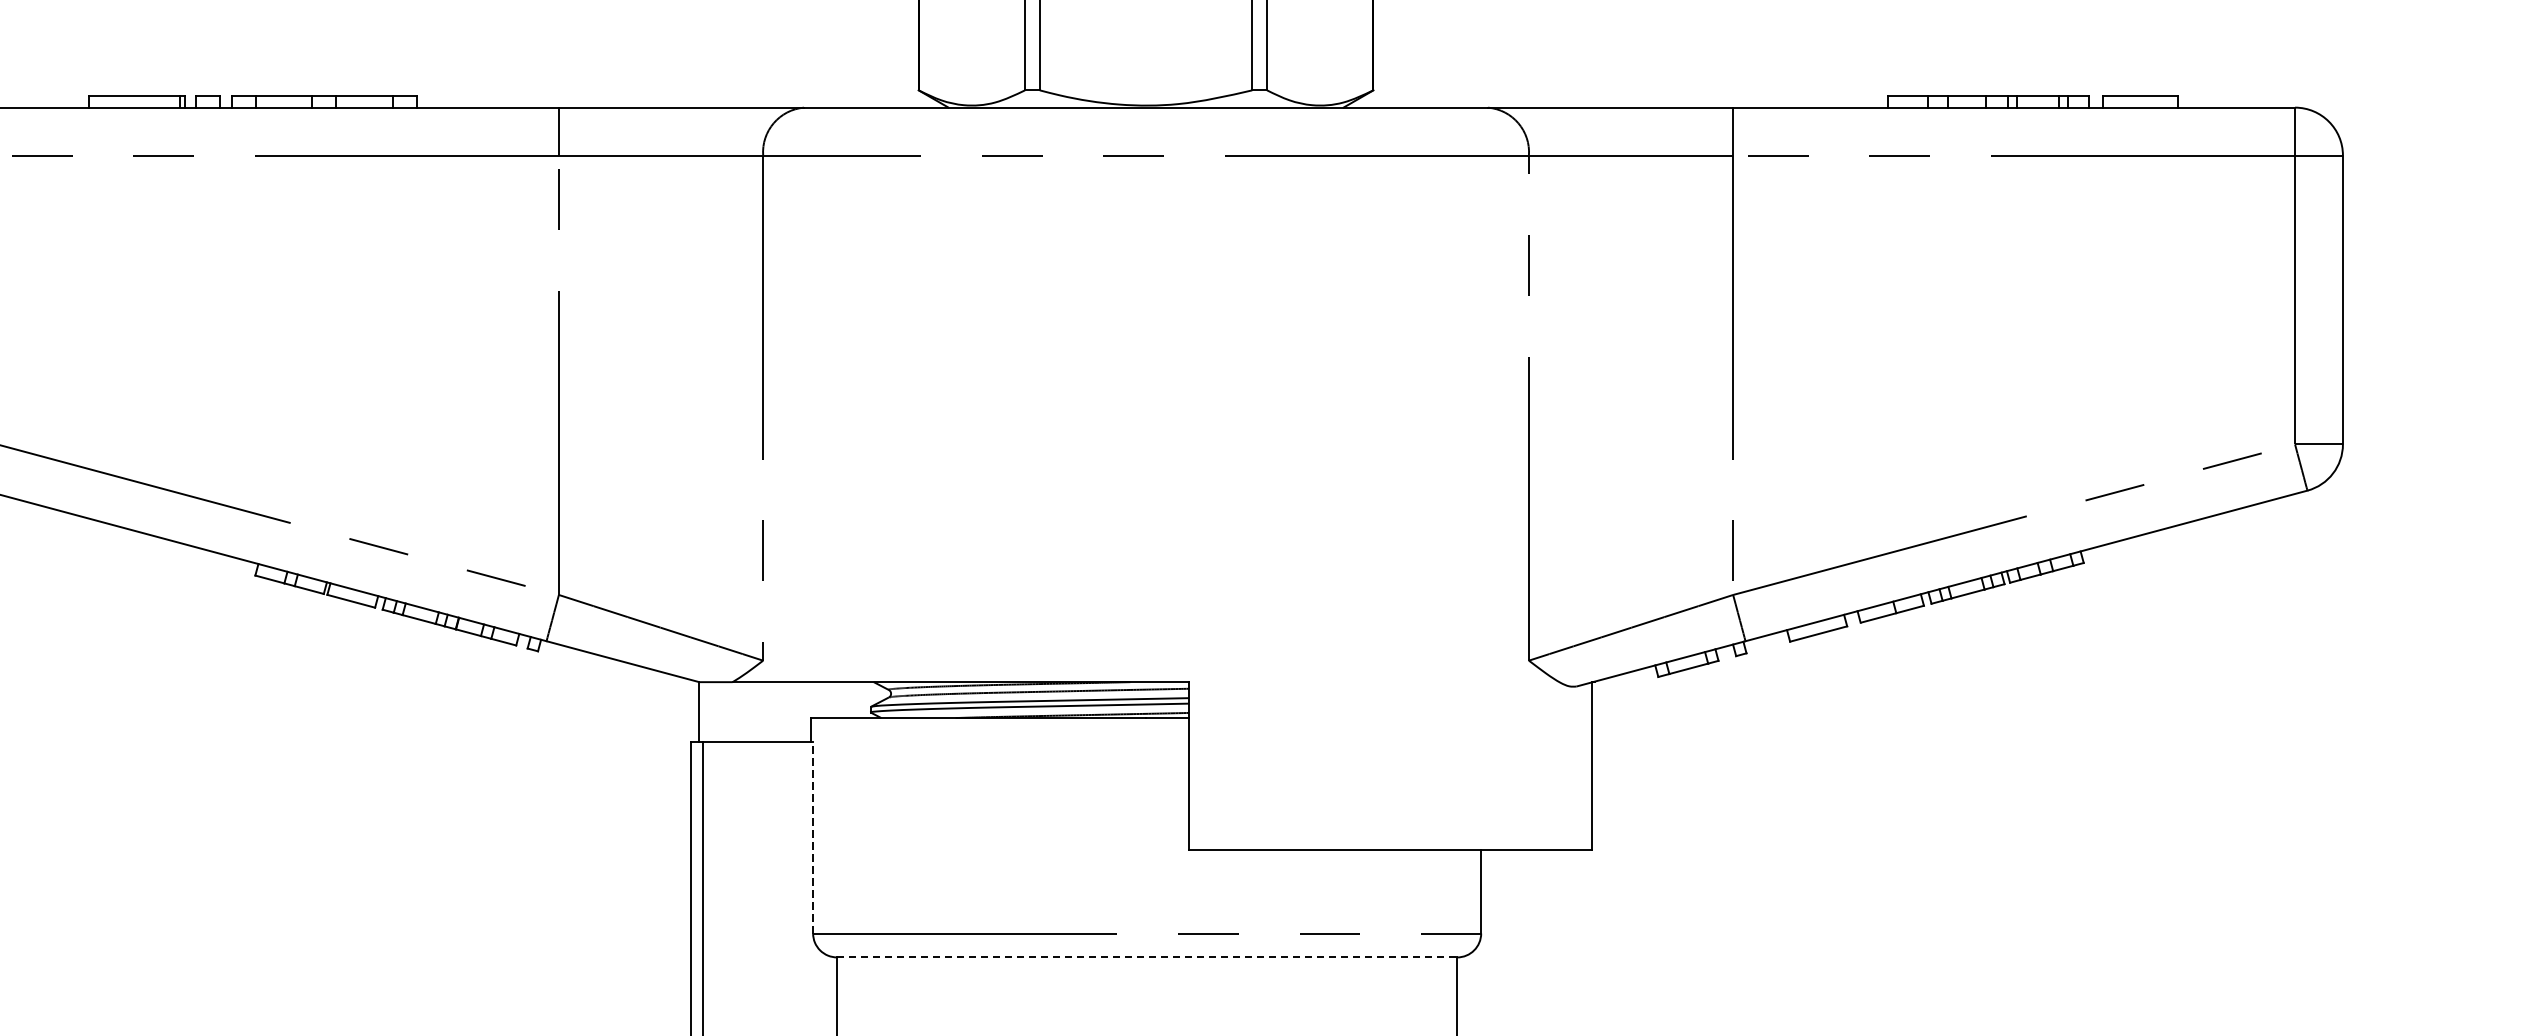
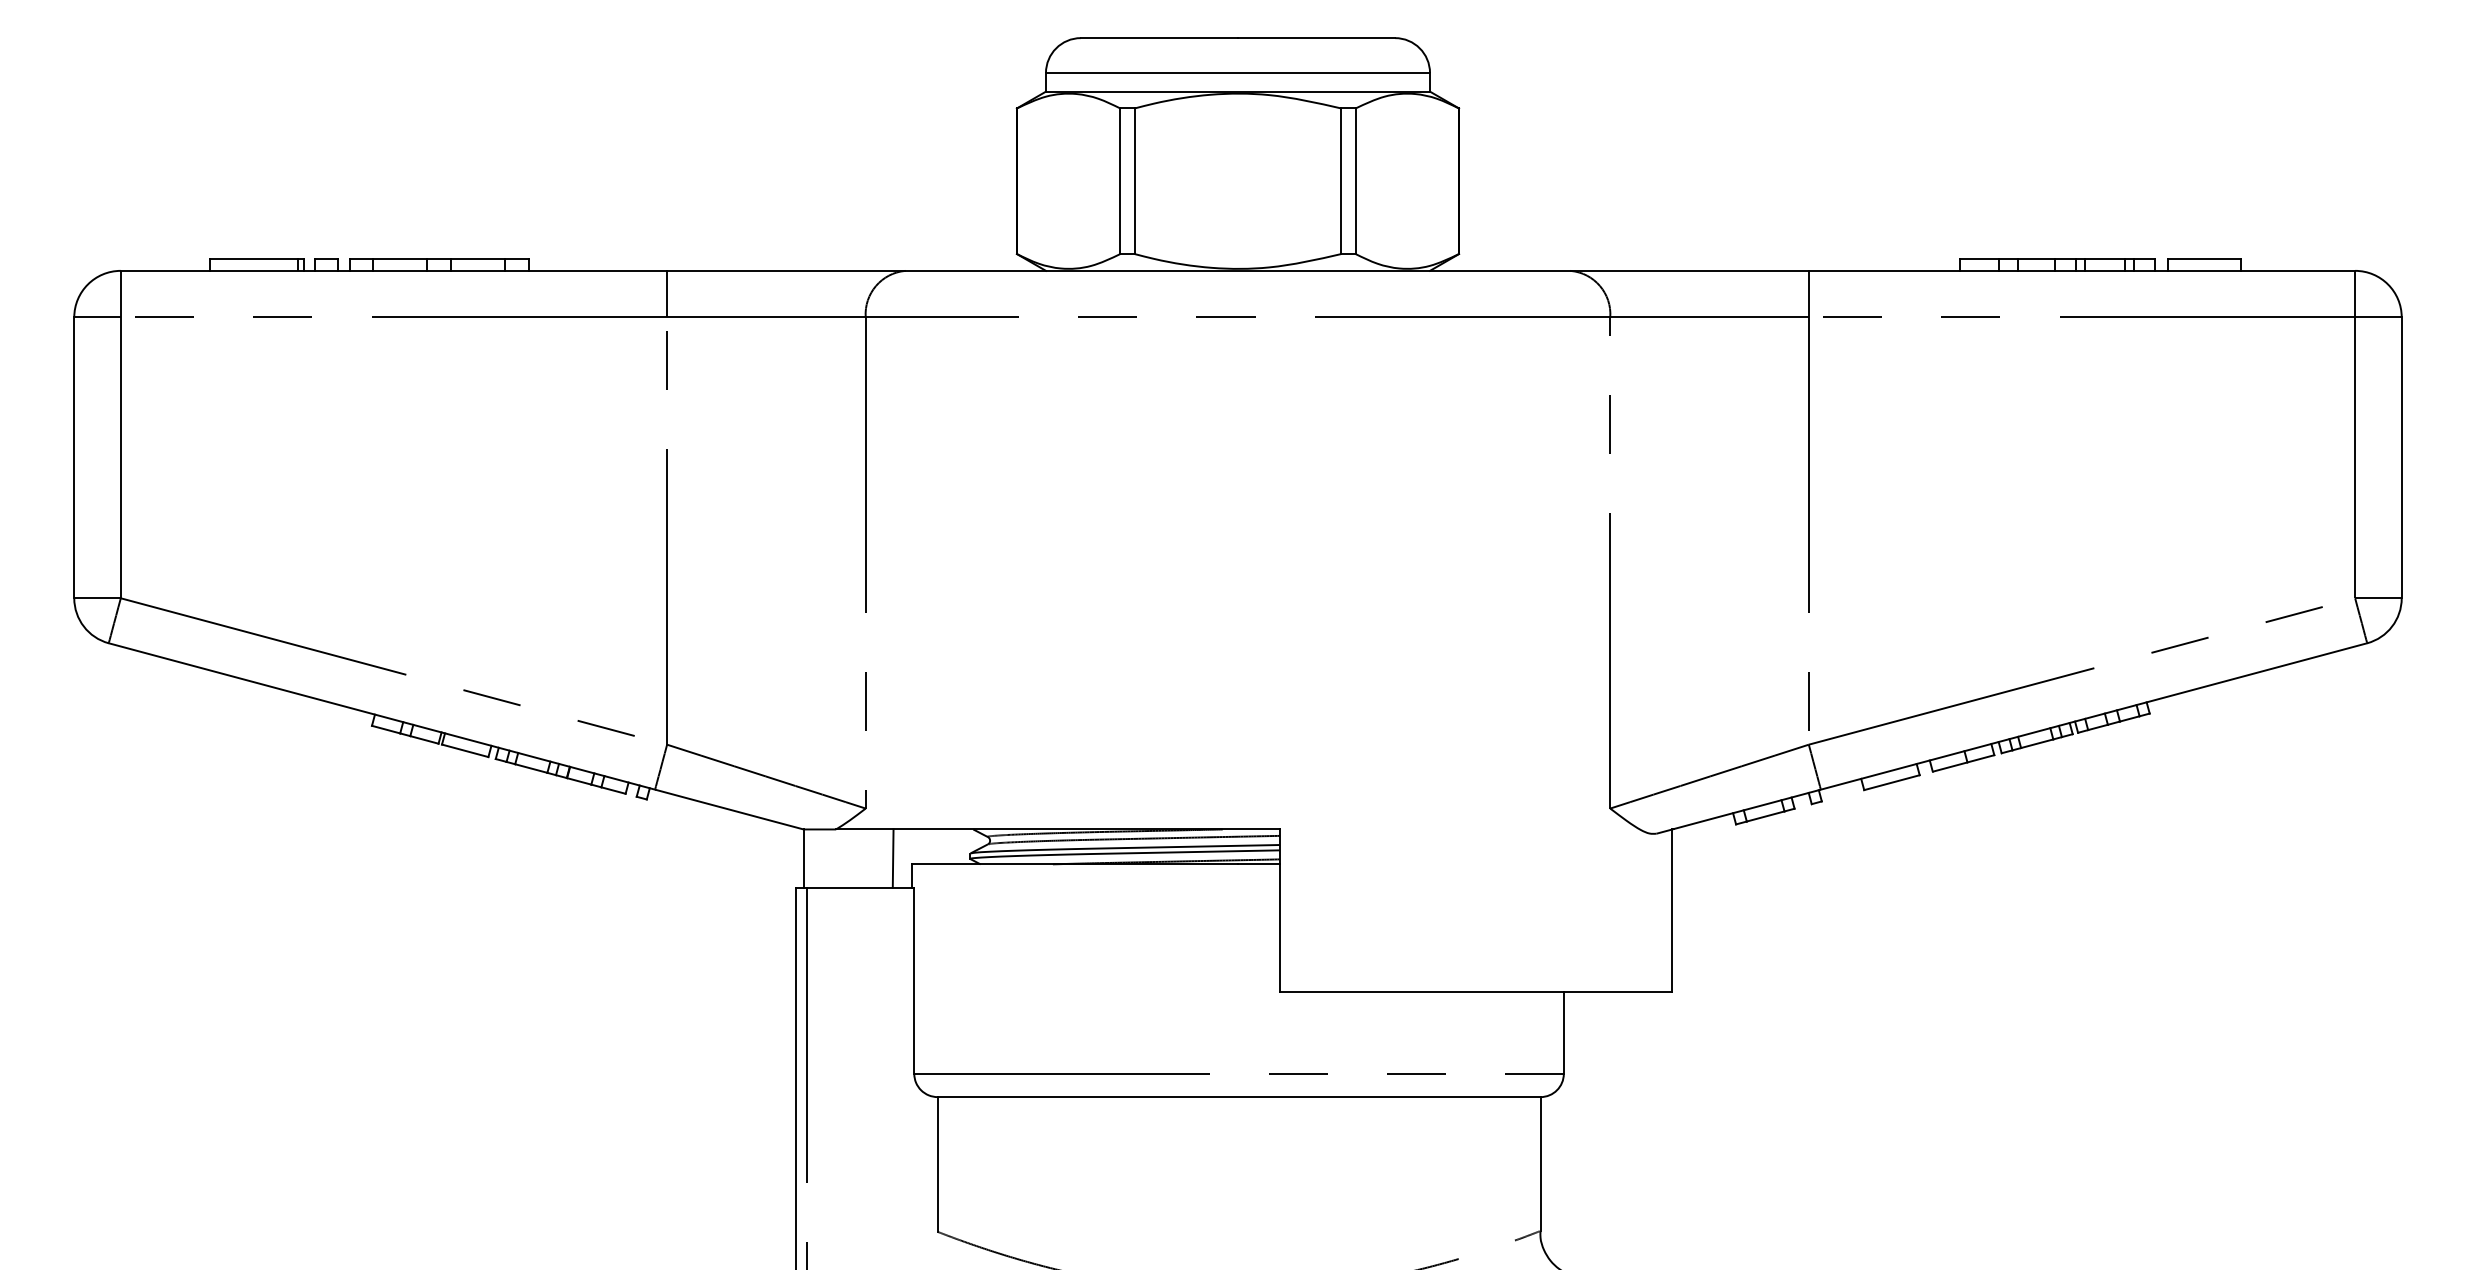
line: (790, 712) -> (892, 858), added
line: (813, 837) -> (914, 980), dashed -> solid
line: (1147, 957) -> (1239, 1097), dashed -> solid

